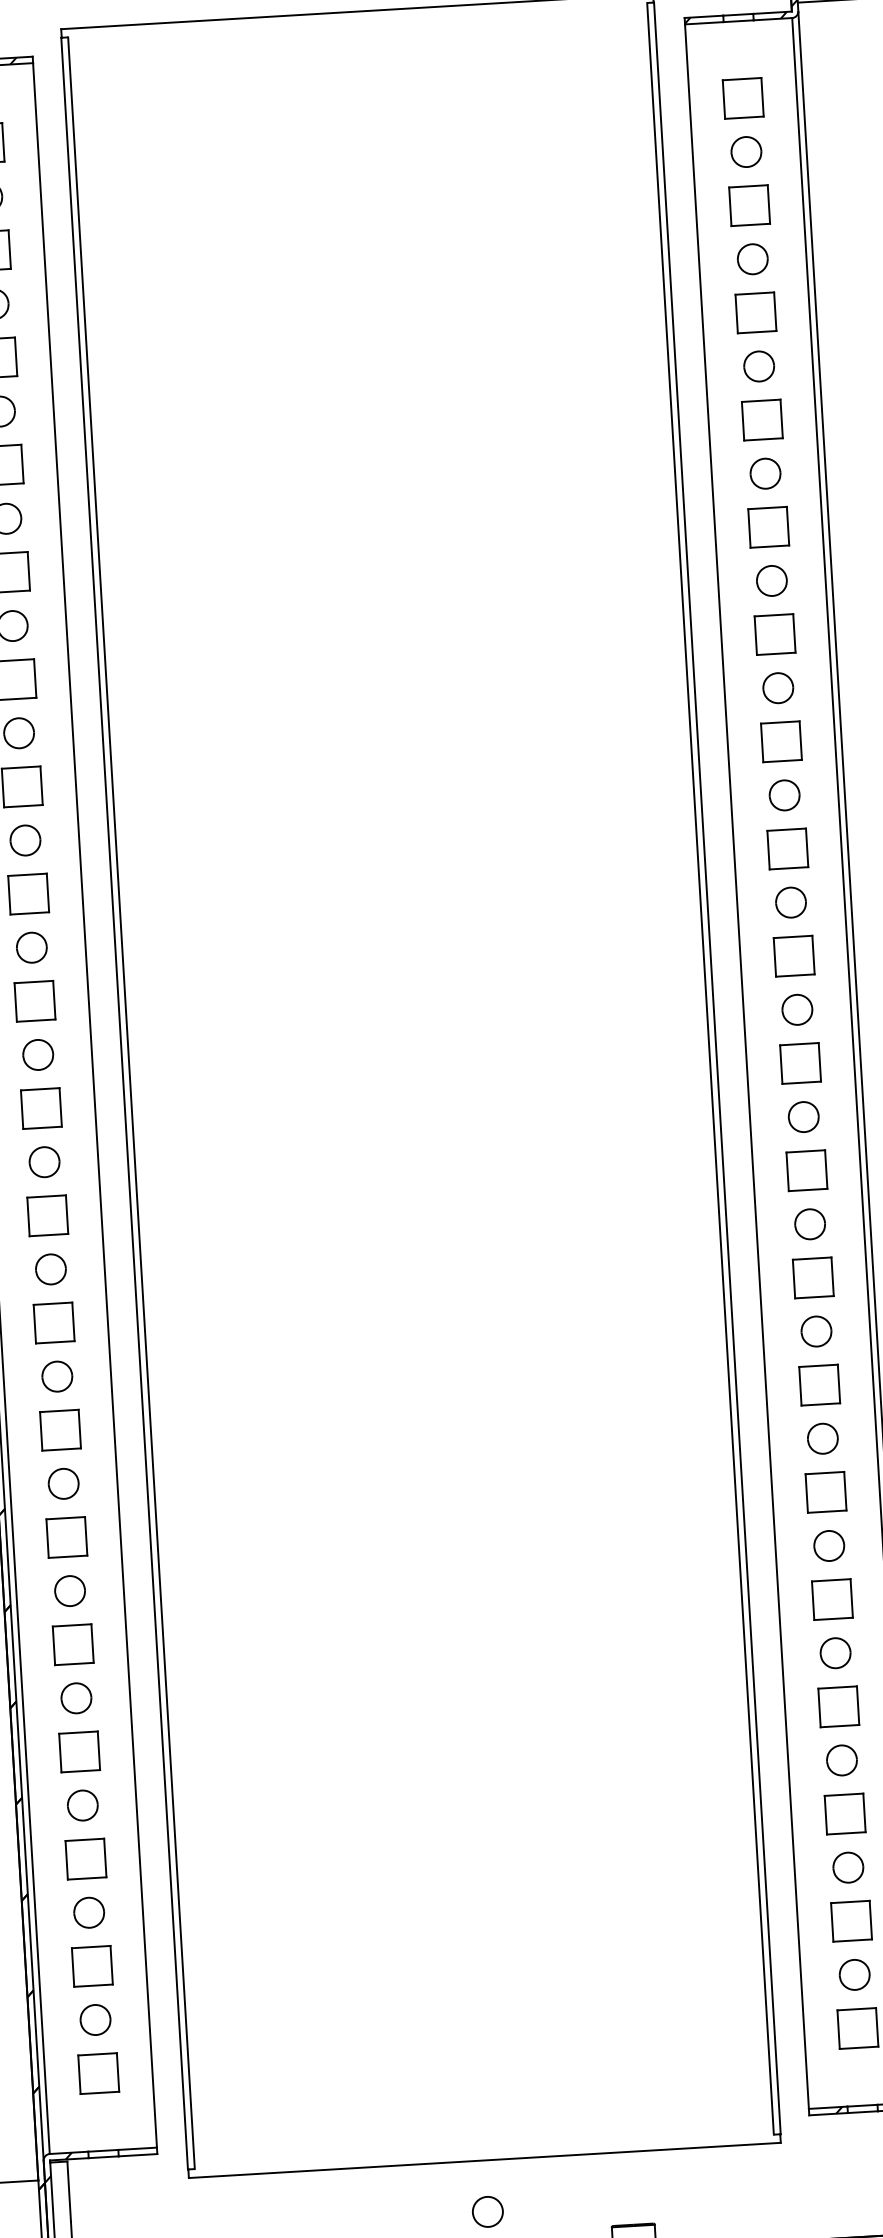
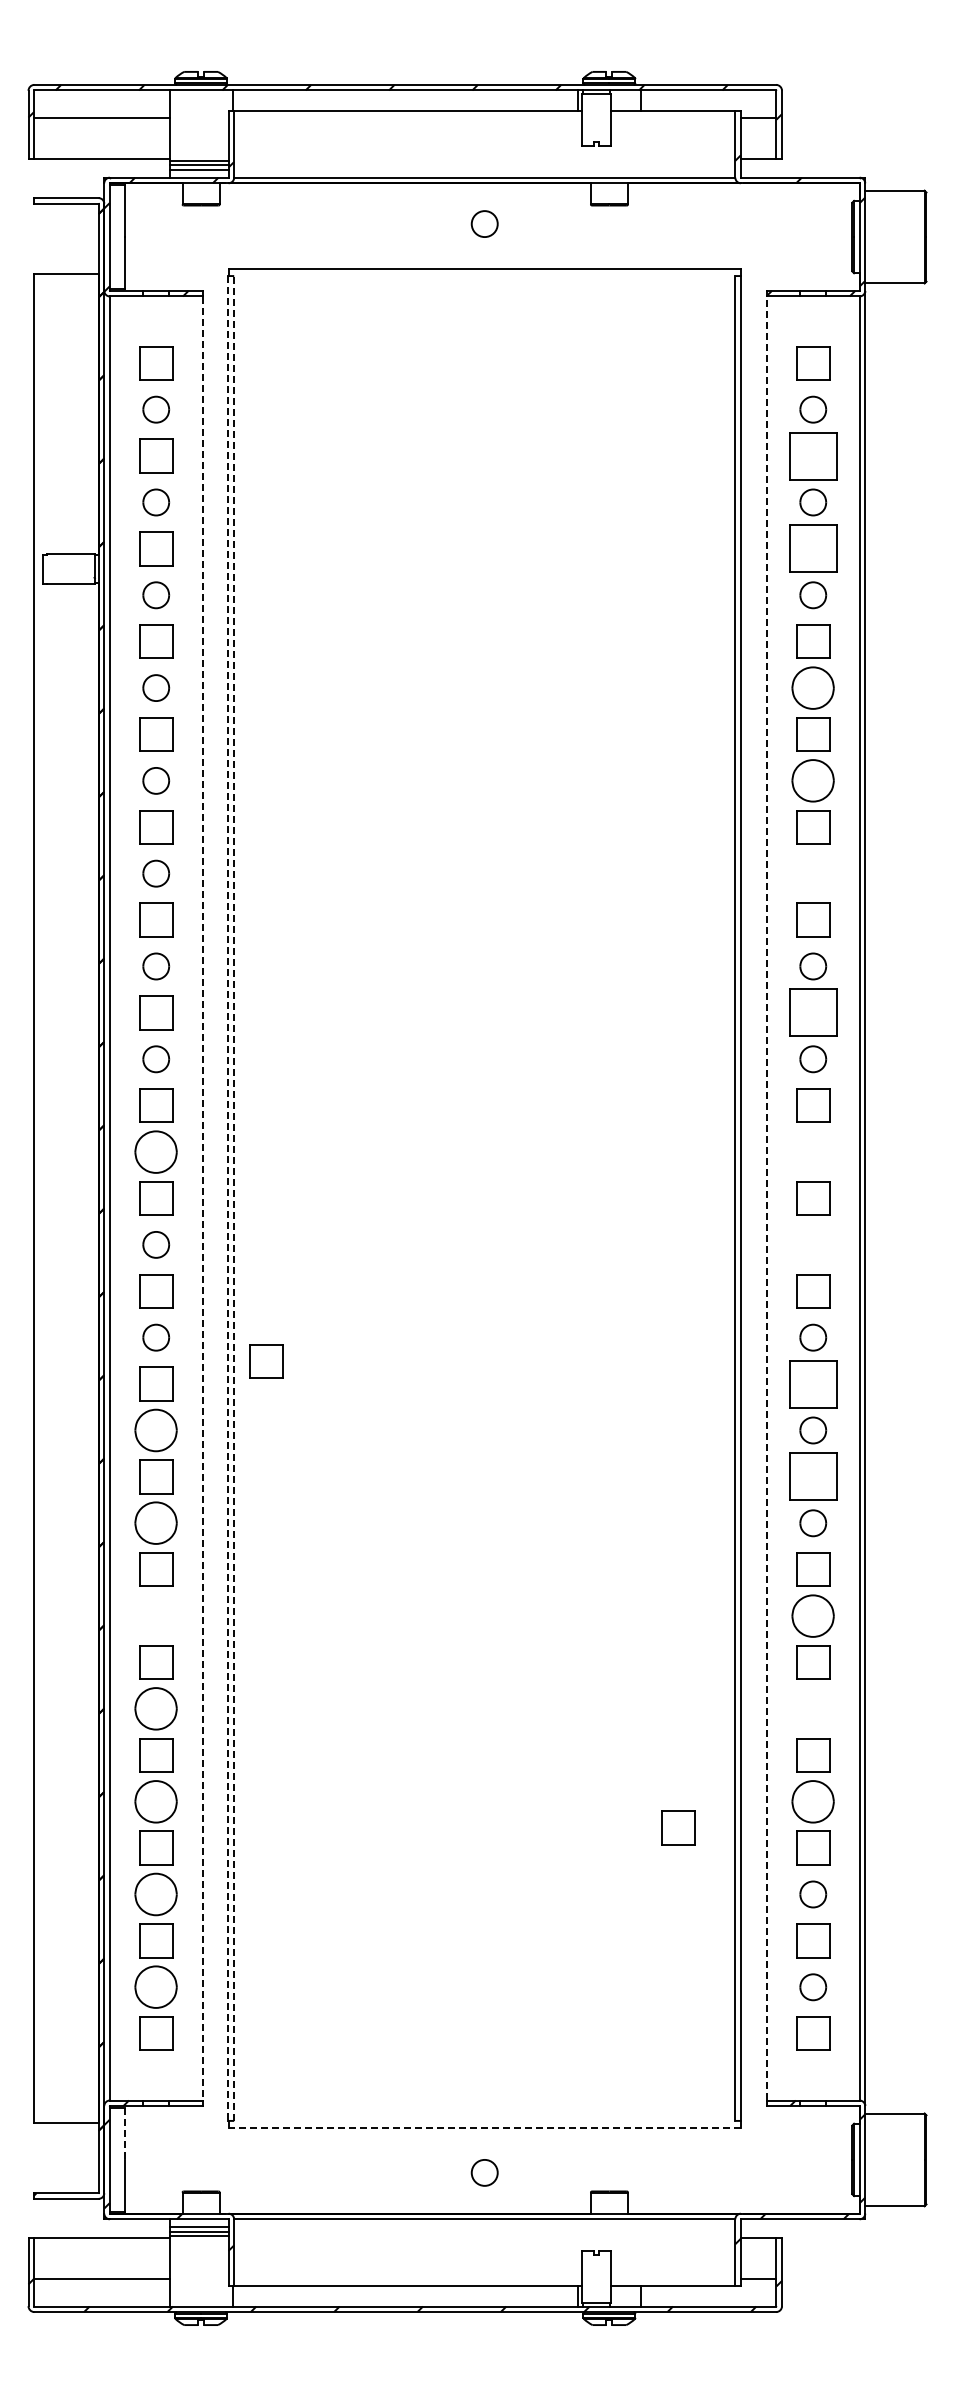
part: (749, 204) -> (813, 455), size x1.4
part: (756, 312) -> (813, 548), size x1.4
part: (765, 473) -> (813, 687), size x1.6
part: (772, 580) -> (813, 780), size x1.6
part: (778, 687) -> (813, 873), removed
part: (788, 848) -> (813, 1012), size x1.4
part: (797, 1009) -> (813, 1151), removed
part: (38, 1054) -> (156, 1151), size x1.6
line: (746, 1066) -> (766, 1198), solid -> dashed
line: (131, 1102) -> (234, 1197), solid -> dashed
line: (124, 1103) -> (228, 1198), solid -> dashed
line: (94, 1106) -> (202, 1199), solid -> dashed
part: (804, 1116) -> (813, 1244), removed
part: (813, 1277) -> (813, 1383), size x1.4
part: (180, 1289) -> (266, 1361), added
part: (57, 1376) -> (156, 1430), size x1.6
part: (819, 1384) -> (813, 1476), size x1.4
part: (64, 1484) -> (156, 1523), size x1.6
part: (829, 1545) -> (813, 1615), size x1.6
part: (70, 1590) -> (156, 1615), removed
part: (835, 1652) -> (813, 1708), removed
part: (76, 1697) -> (156, 1708), size x1.6
part: (842, 1760) -> (813, 1801), size x1.6
part: (688, 1799) -> (678, 1827), added
part: (83, 1805) -> (156, 1801), size x1.6
part: (89, 1912) -> (156, 1894), size x1.6
part: (95, 2020) -> (156, 1987), size x1.6
line: (484, 2160) -> (484, 2128), solid -> dashed
line: (68, 2191) -> (124, 2133), solid -> dashed

